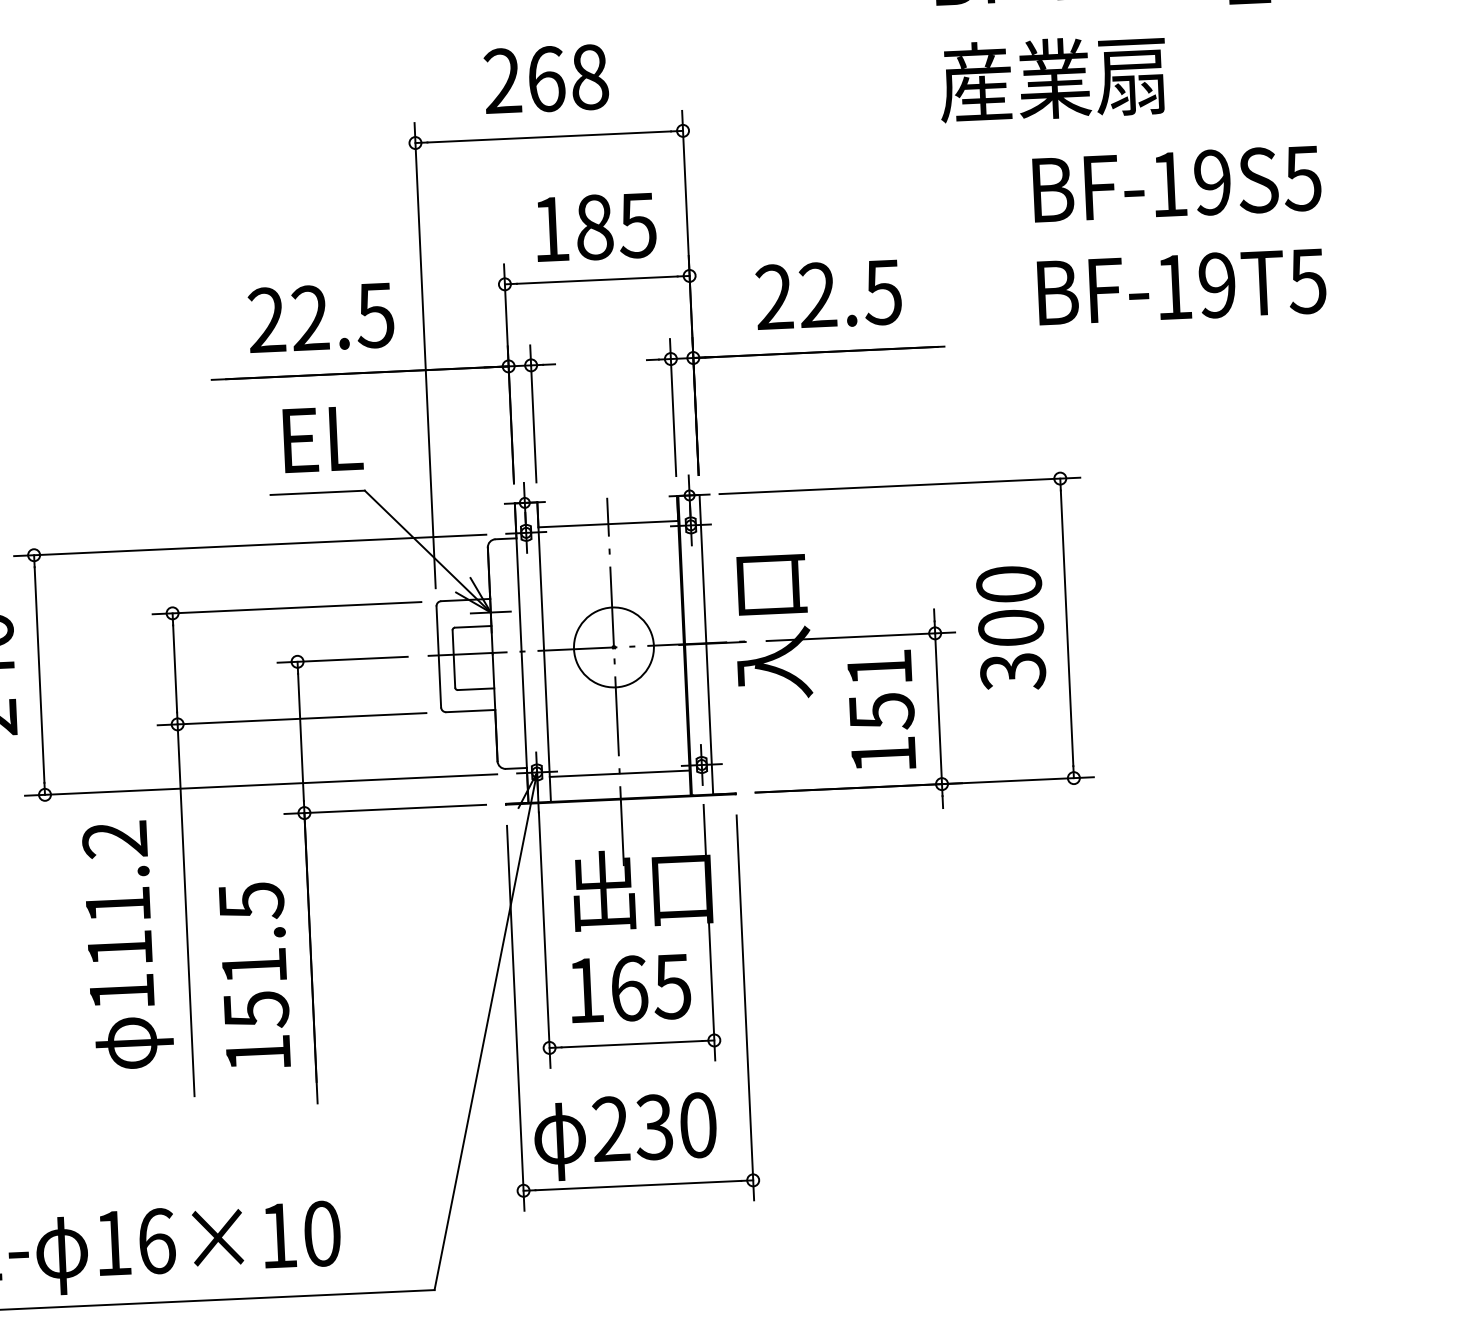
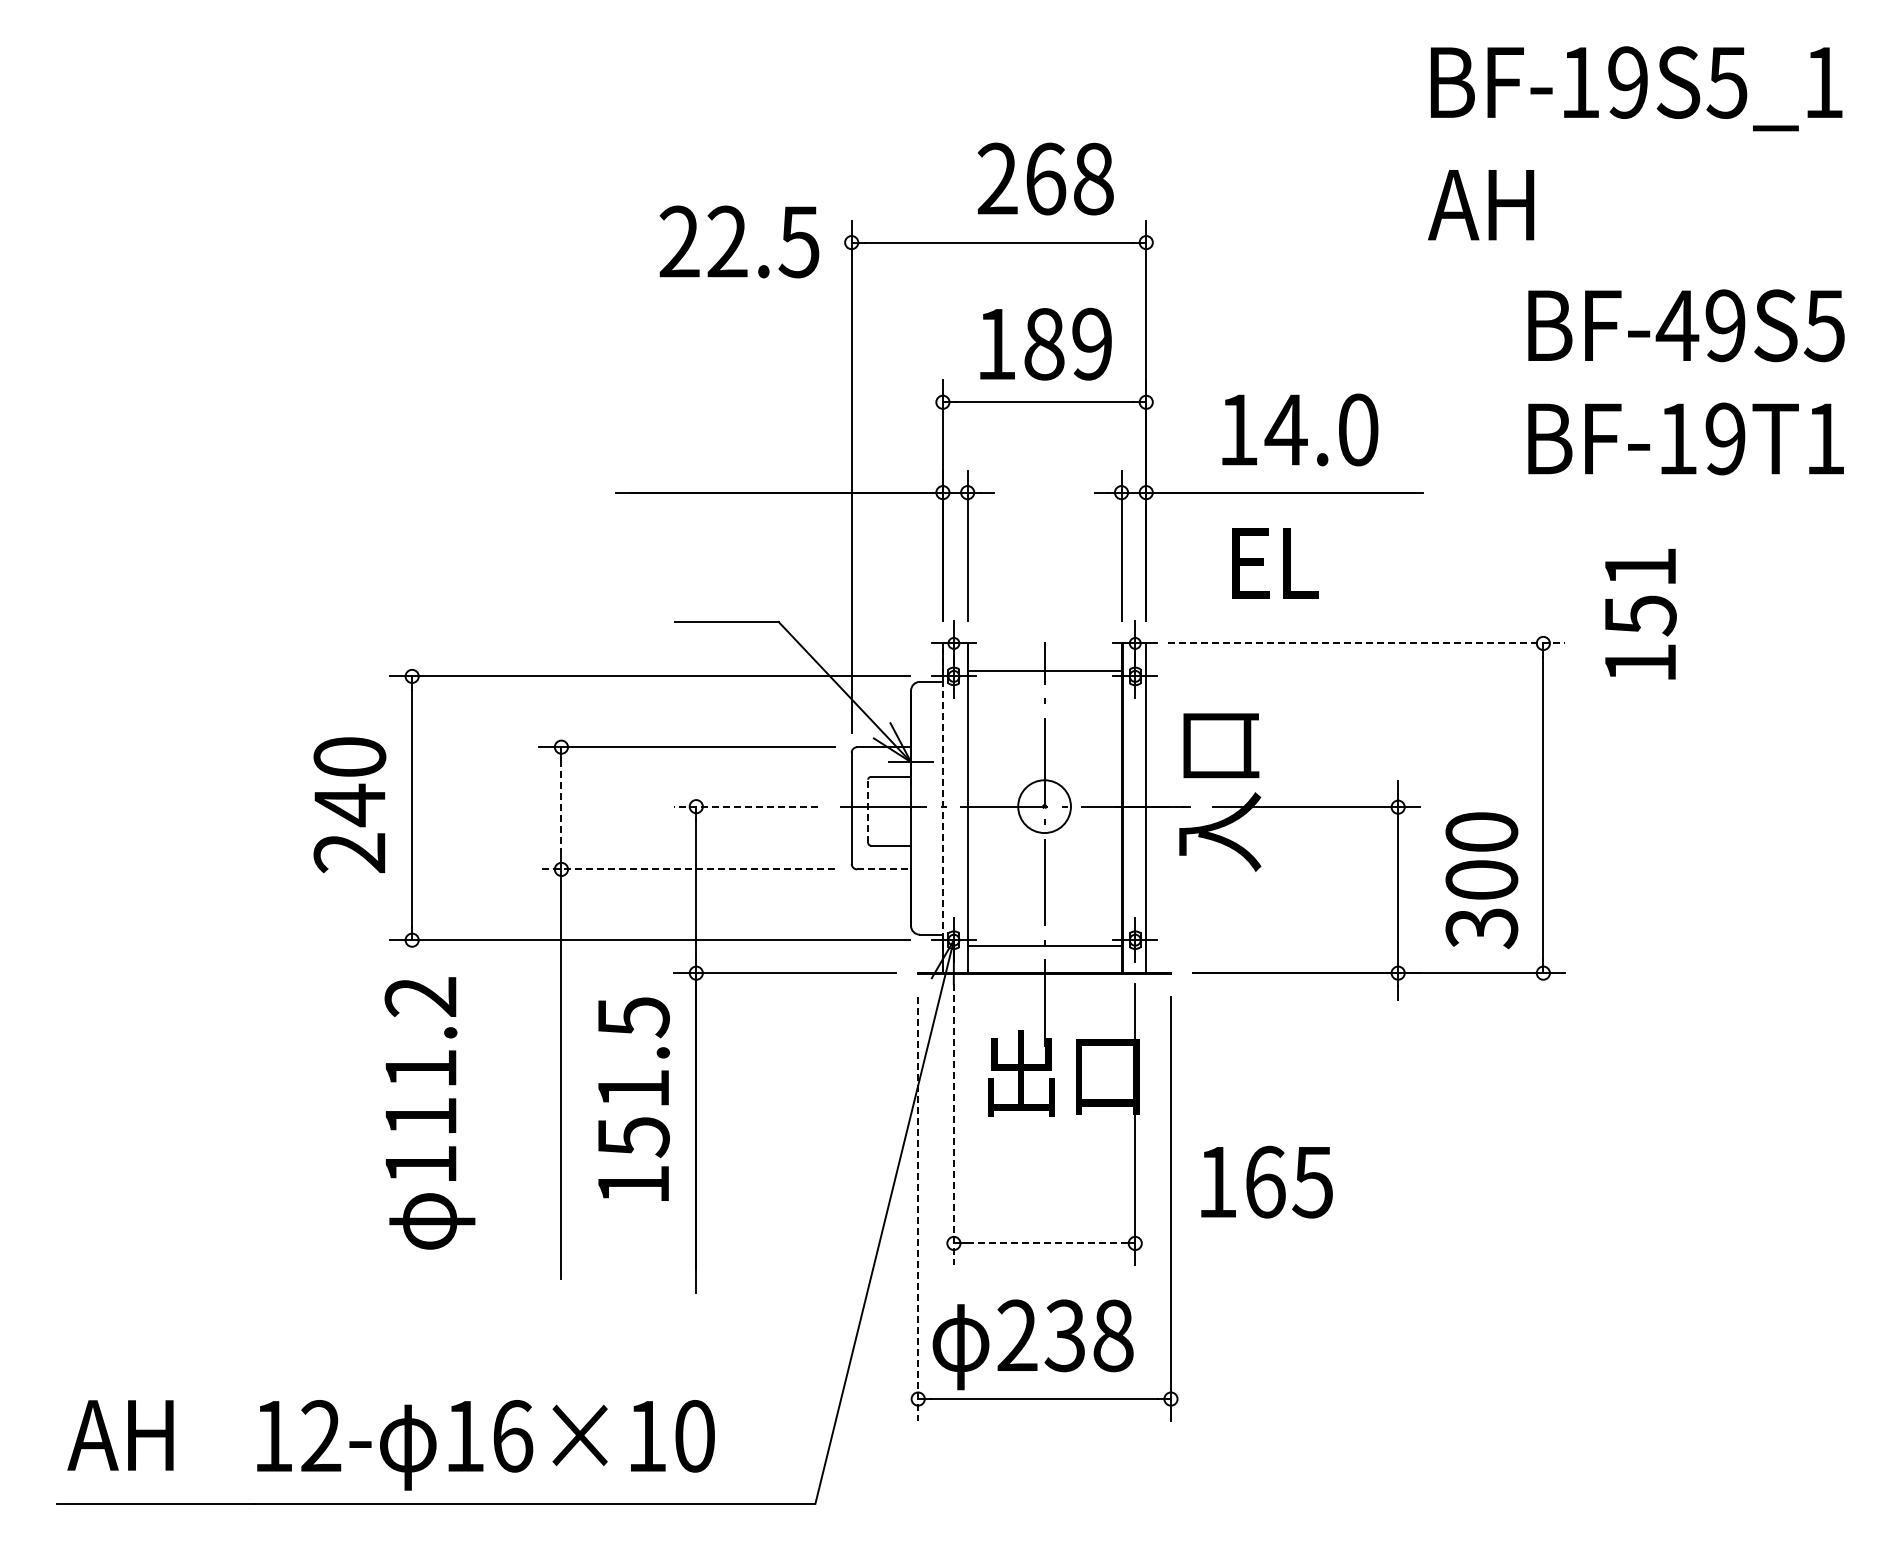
text: (546, 78) -> (1045, 178), moved
text: (1051, 78) -> (1553, 203), 産業扇 -> AH
text: (1169, 184) -> (1677, 325), BF-19S5 -> BF-49S5
text: (637, 224) -> (1091, 343), 185 -> 189
text: (1307, 281) -> (1824, 439), BF-19T5 -> BF-19T1
text: (829, 294) -> (1298, 429), 22.5 -> 14.0
text: (321, 317) -> (739, 241), moved
text: (323, 439) -> (1275, 563), moved
line: (899, 485) -> (1366, 643), solid -> dashed
text: (1010, 628) -> (1481, 880), moved
circle: (613, 647) -> (1044, 806), size x0.6
line: (521, 653) -> (942, 808), solid -> dashed
line: (342, 659) -> (745, 806), solid -> dashed
line: (454, 659) -> (868, 811), solid -> dashed
line: (175, 669) -> (561, 808), solid -> dashed
text: (881, 710) -> (1640, 614), moved
line: (471, 711) -> (884, 869), solid -> dashed
line: (292, 719) -> (687, 869), solid -> dashed
line: (544, 939) -> (953, 1124), solid -> dashed
text: (127, 945) -> (429, 1113), moved
text: (254, 974) -> (633, 1098), moved
text: (630, 987) -> (1266, 1181), moved
line: (516, 1018) -> (918, 1209), solid -> dashed
line: (632, 1044) -> (1045, 1243), solid -> dashed
text: (698, 1124) -> (1113, 1335), 230 -> 238

